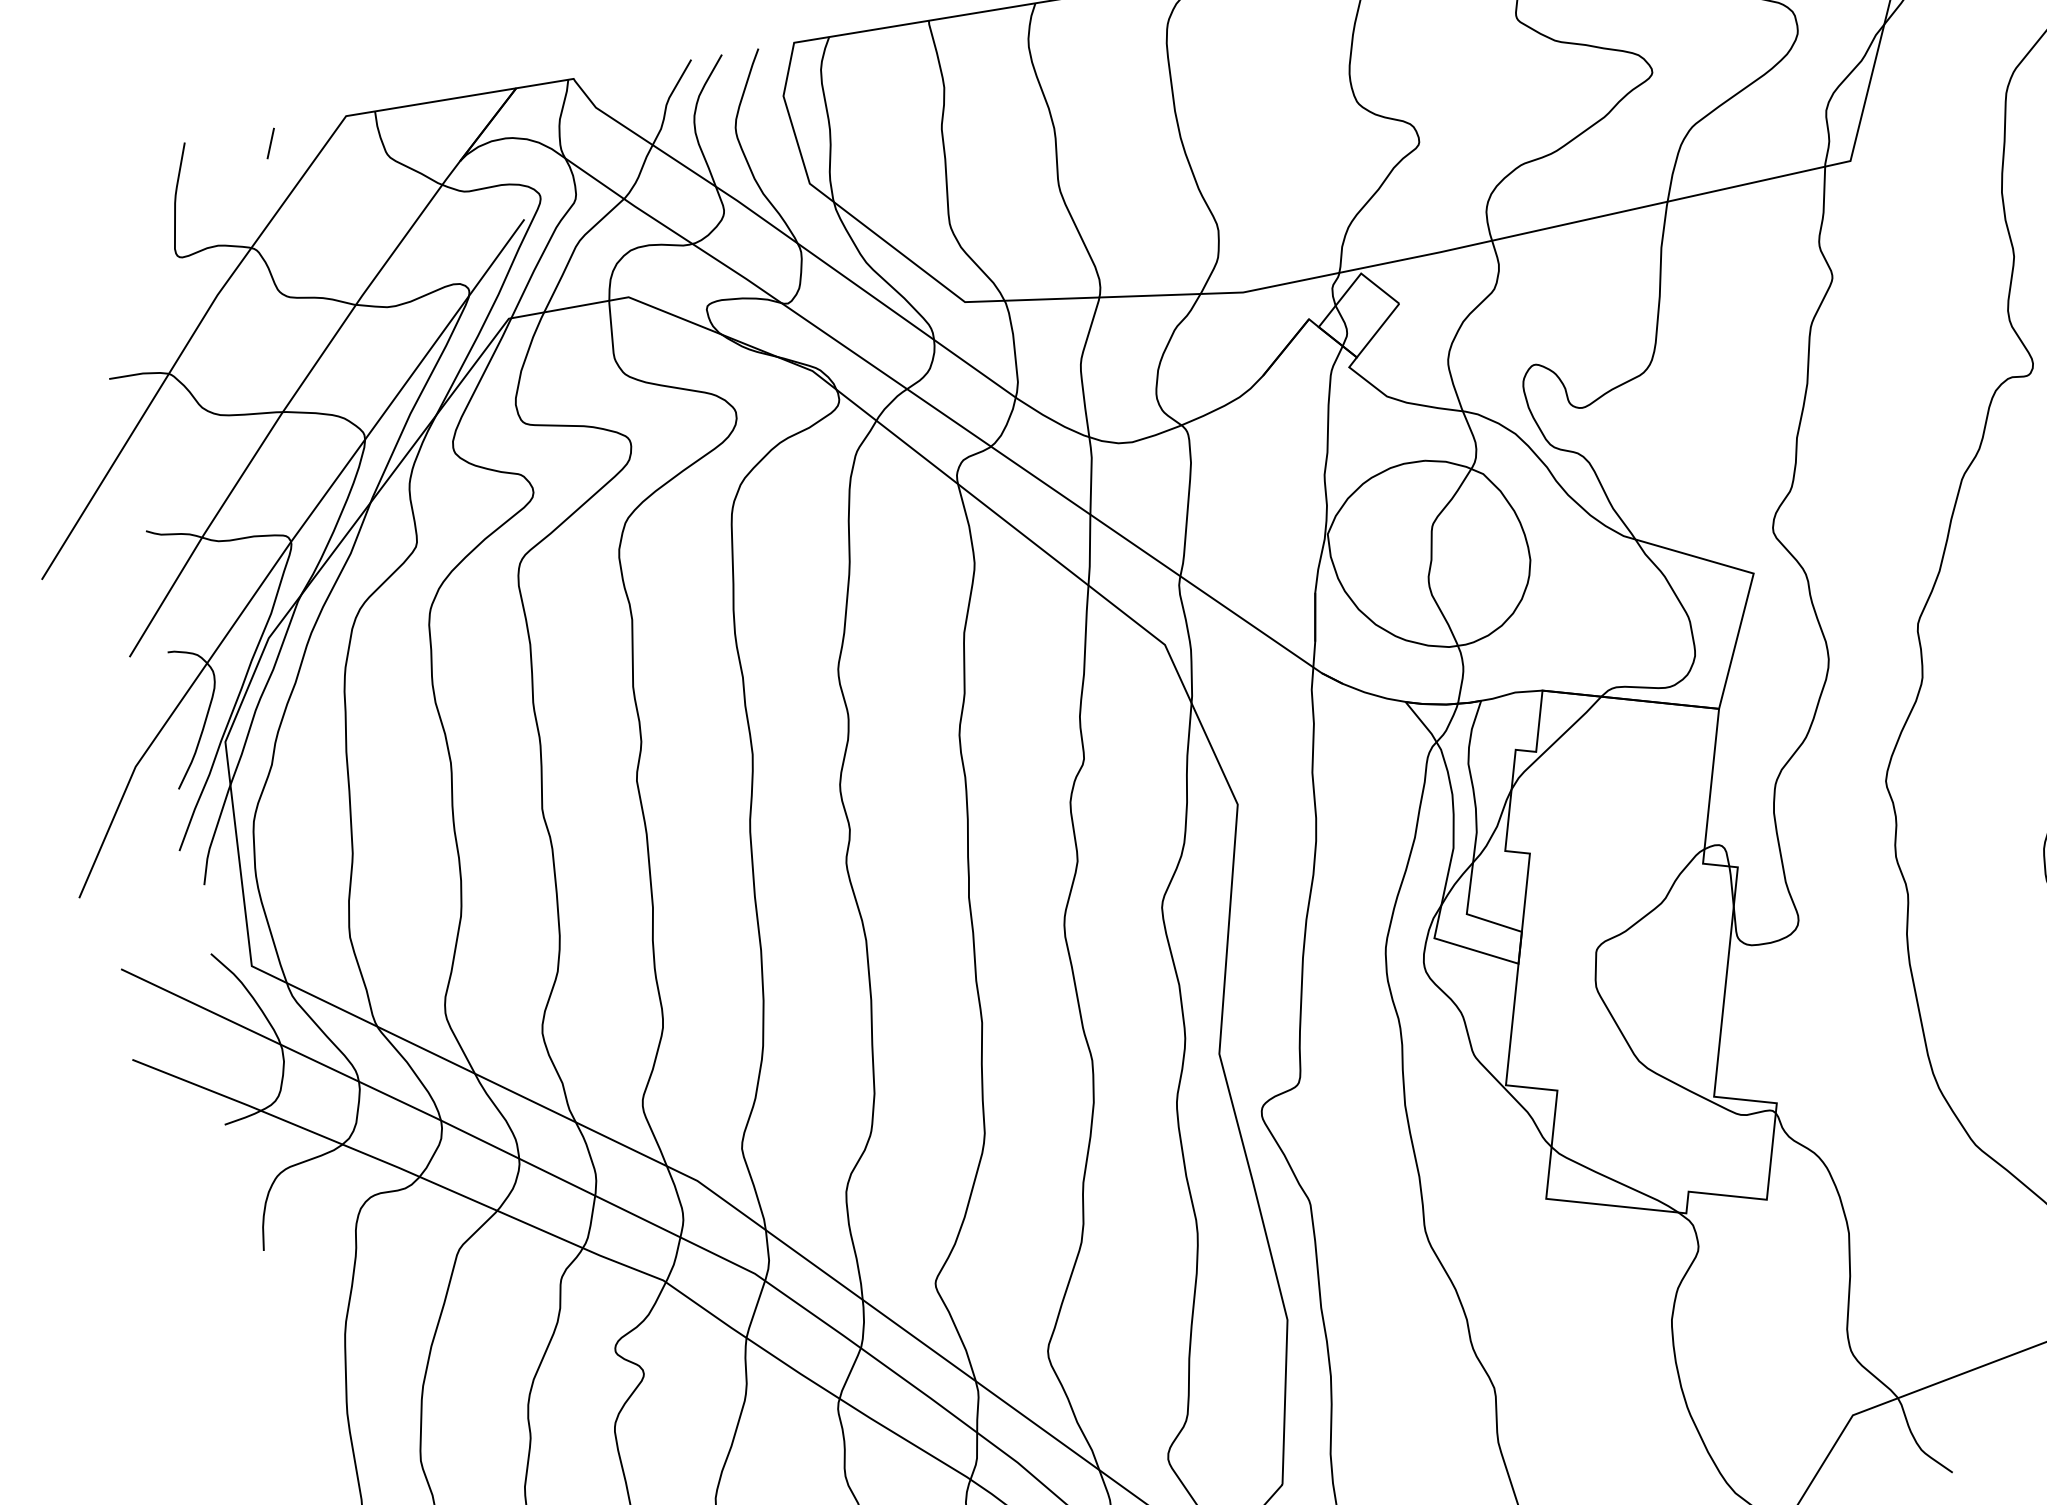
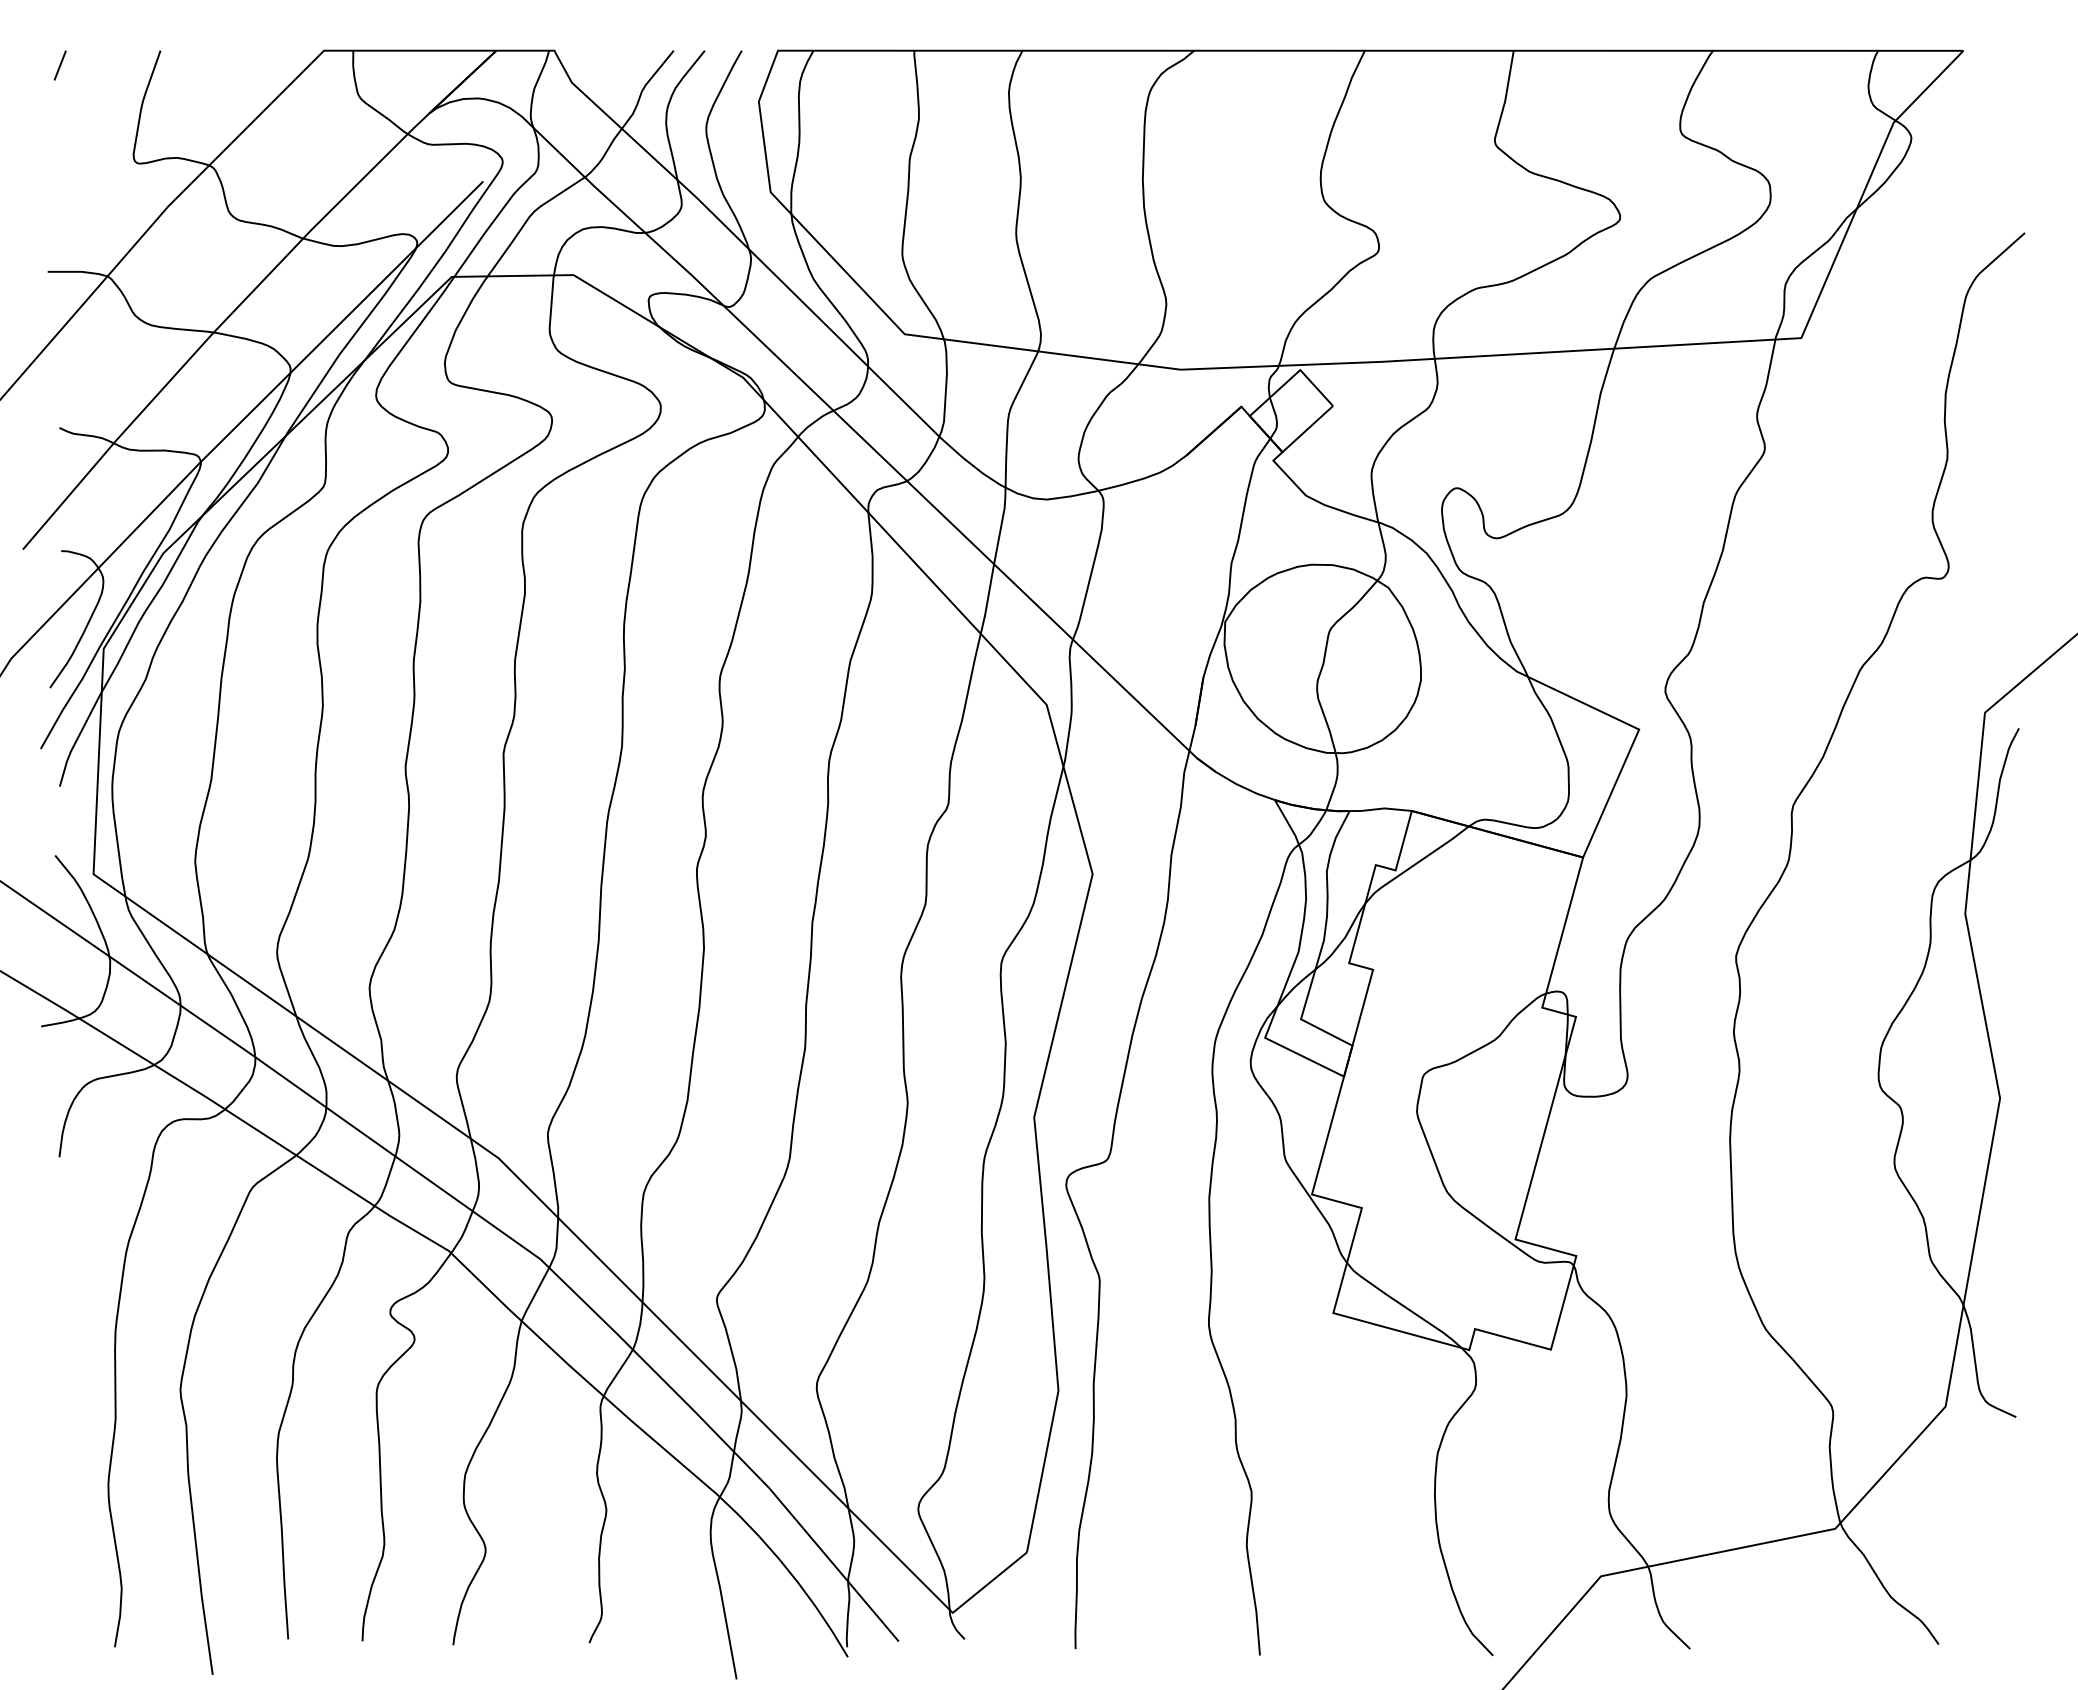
line: (270, 143) -> (59, 65), moved

